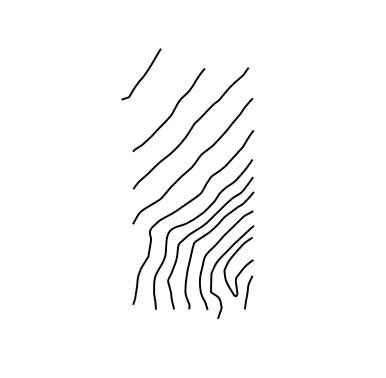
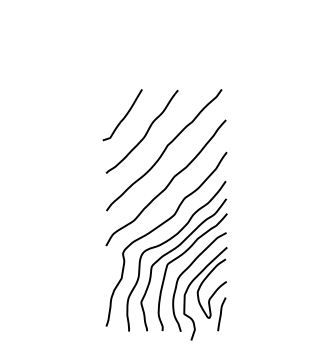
curve: (143, 74) -> (124, 115), moved

